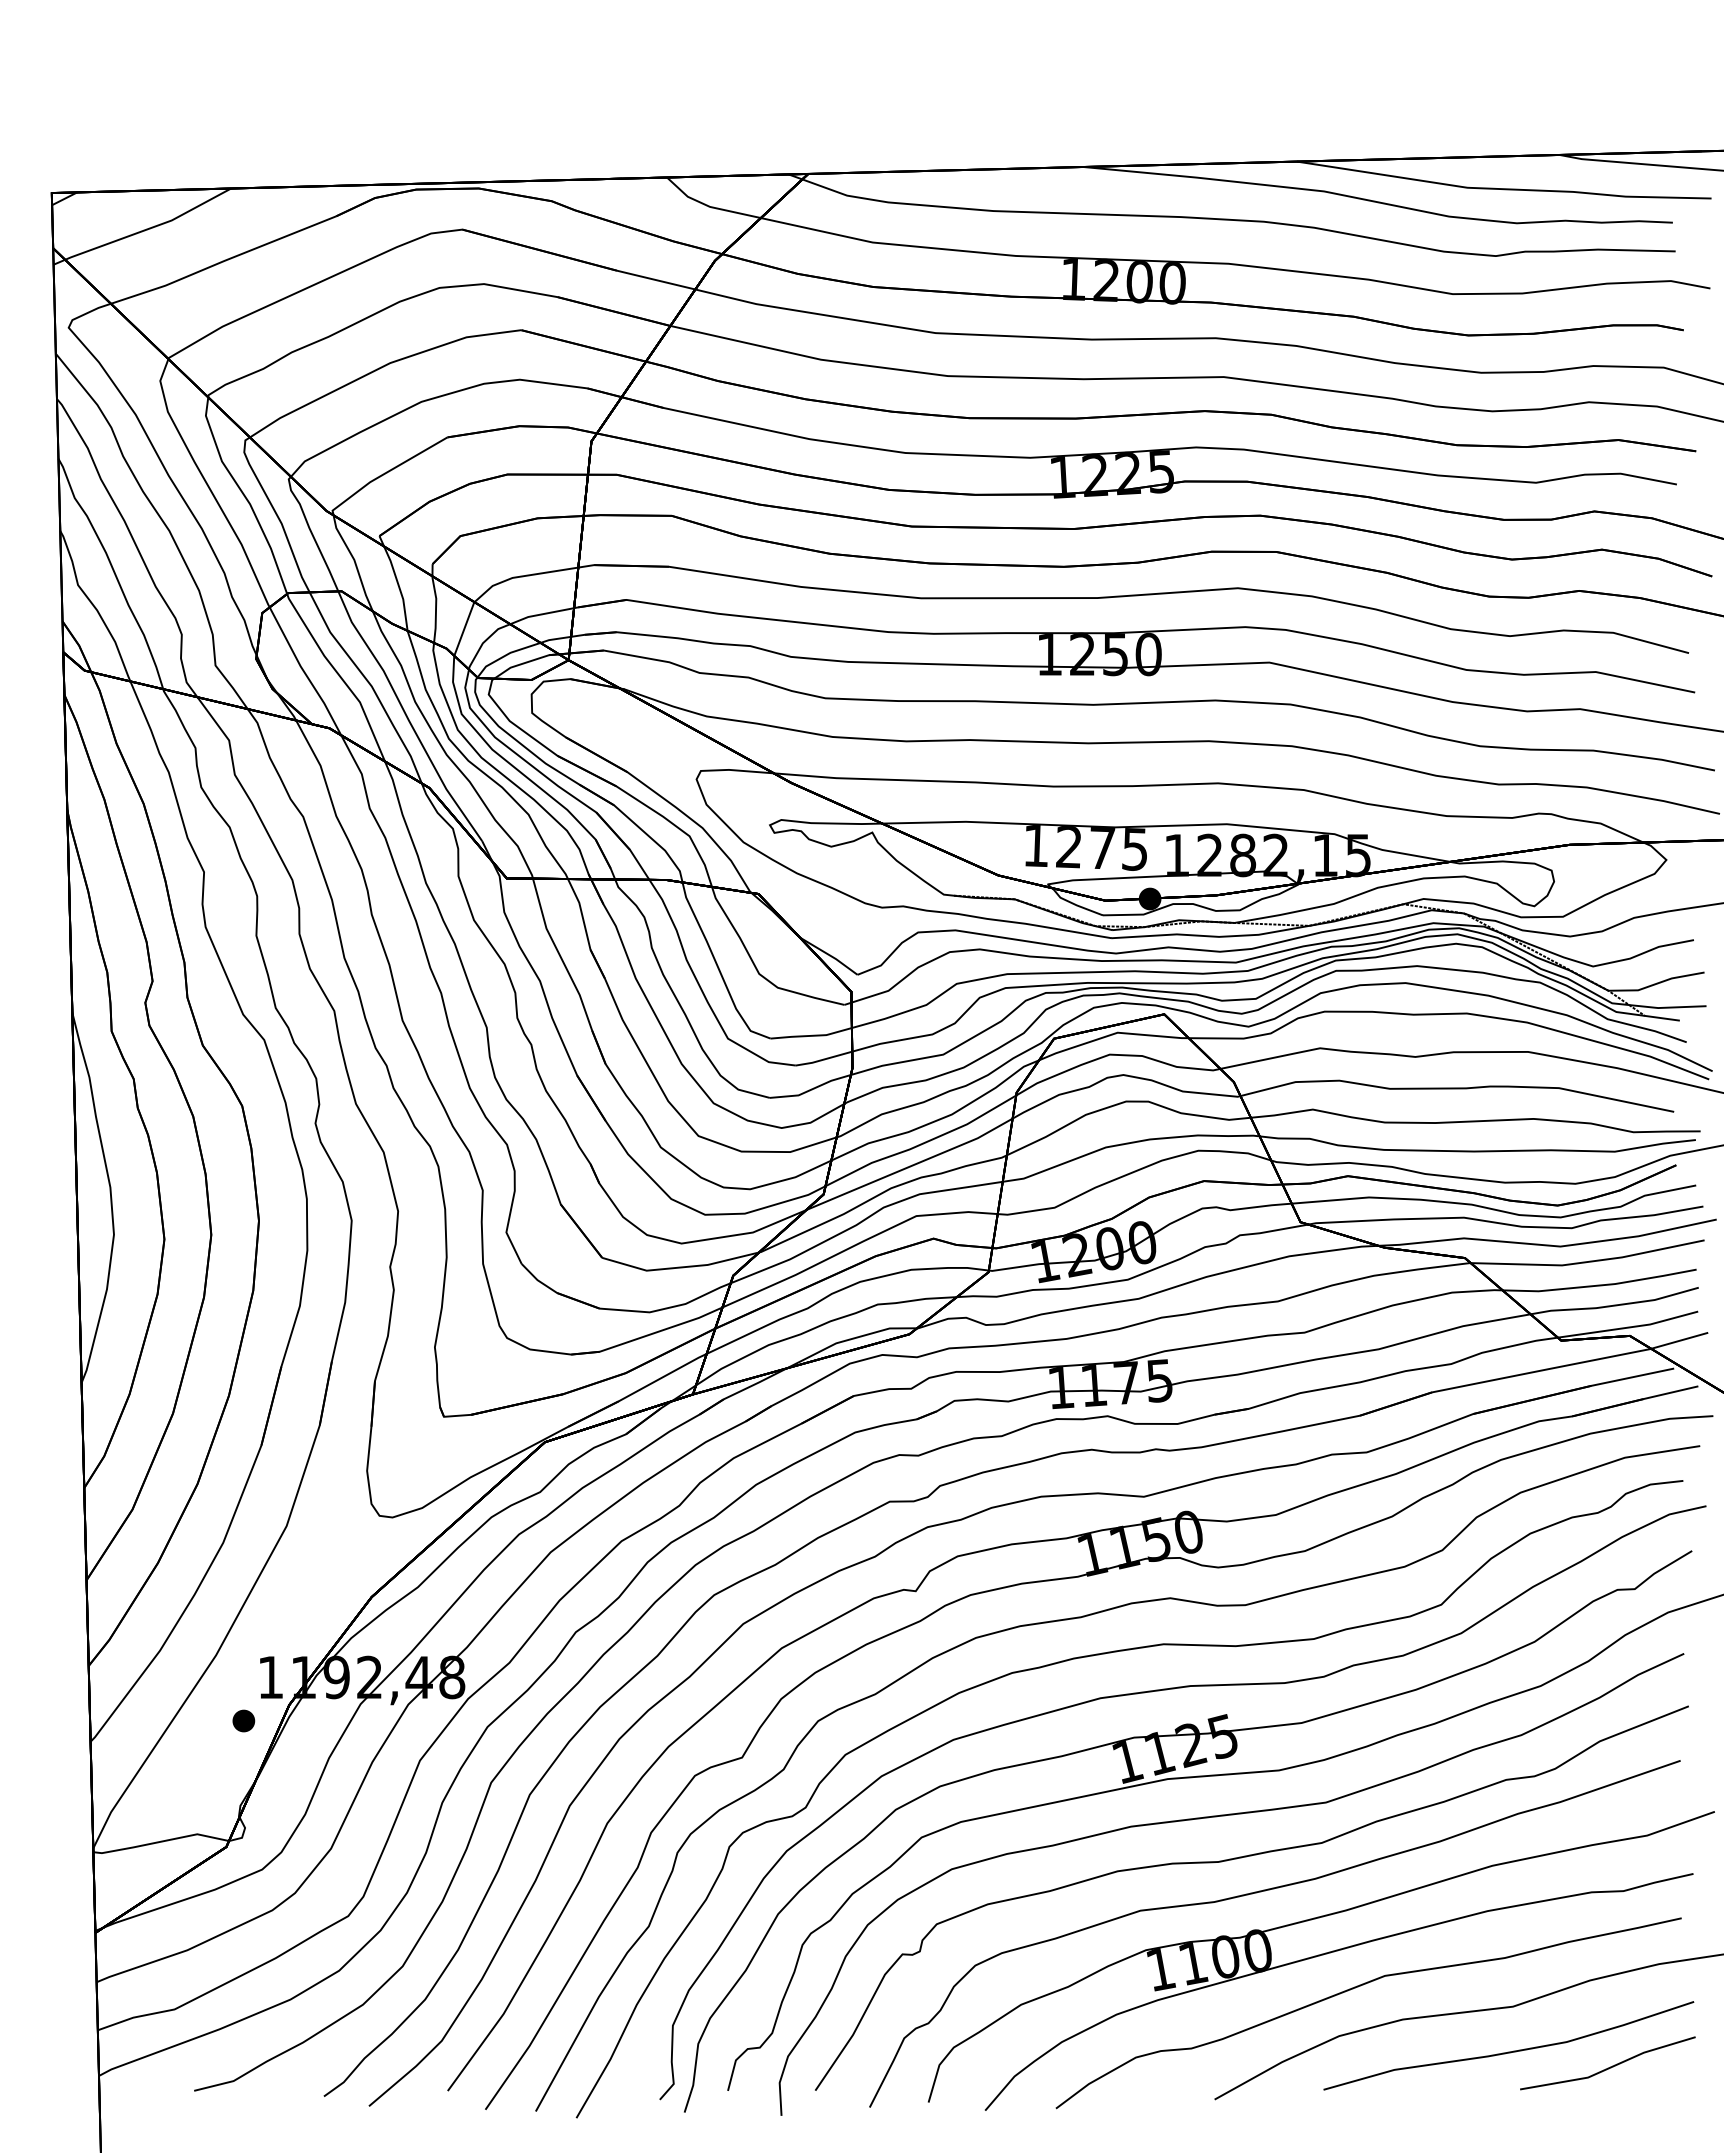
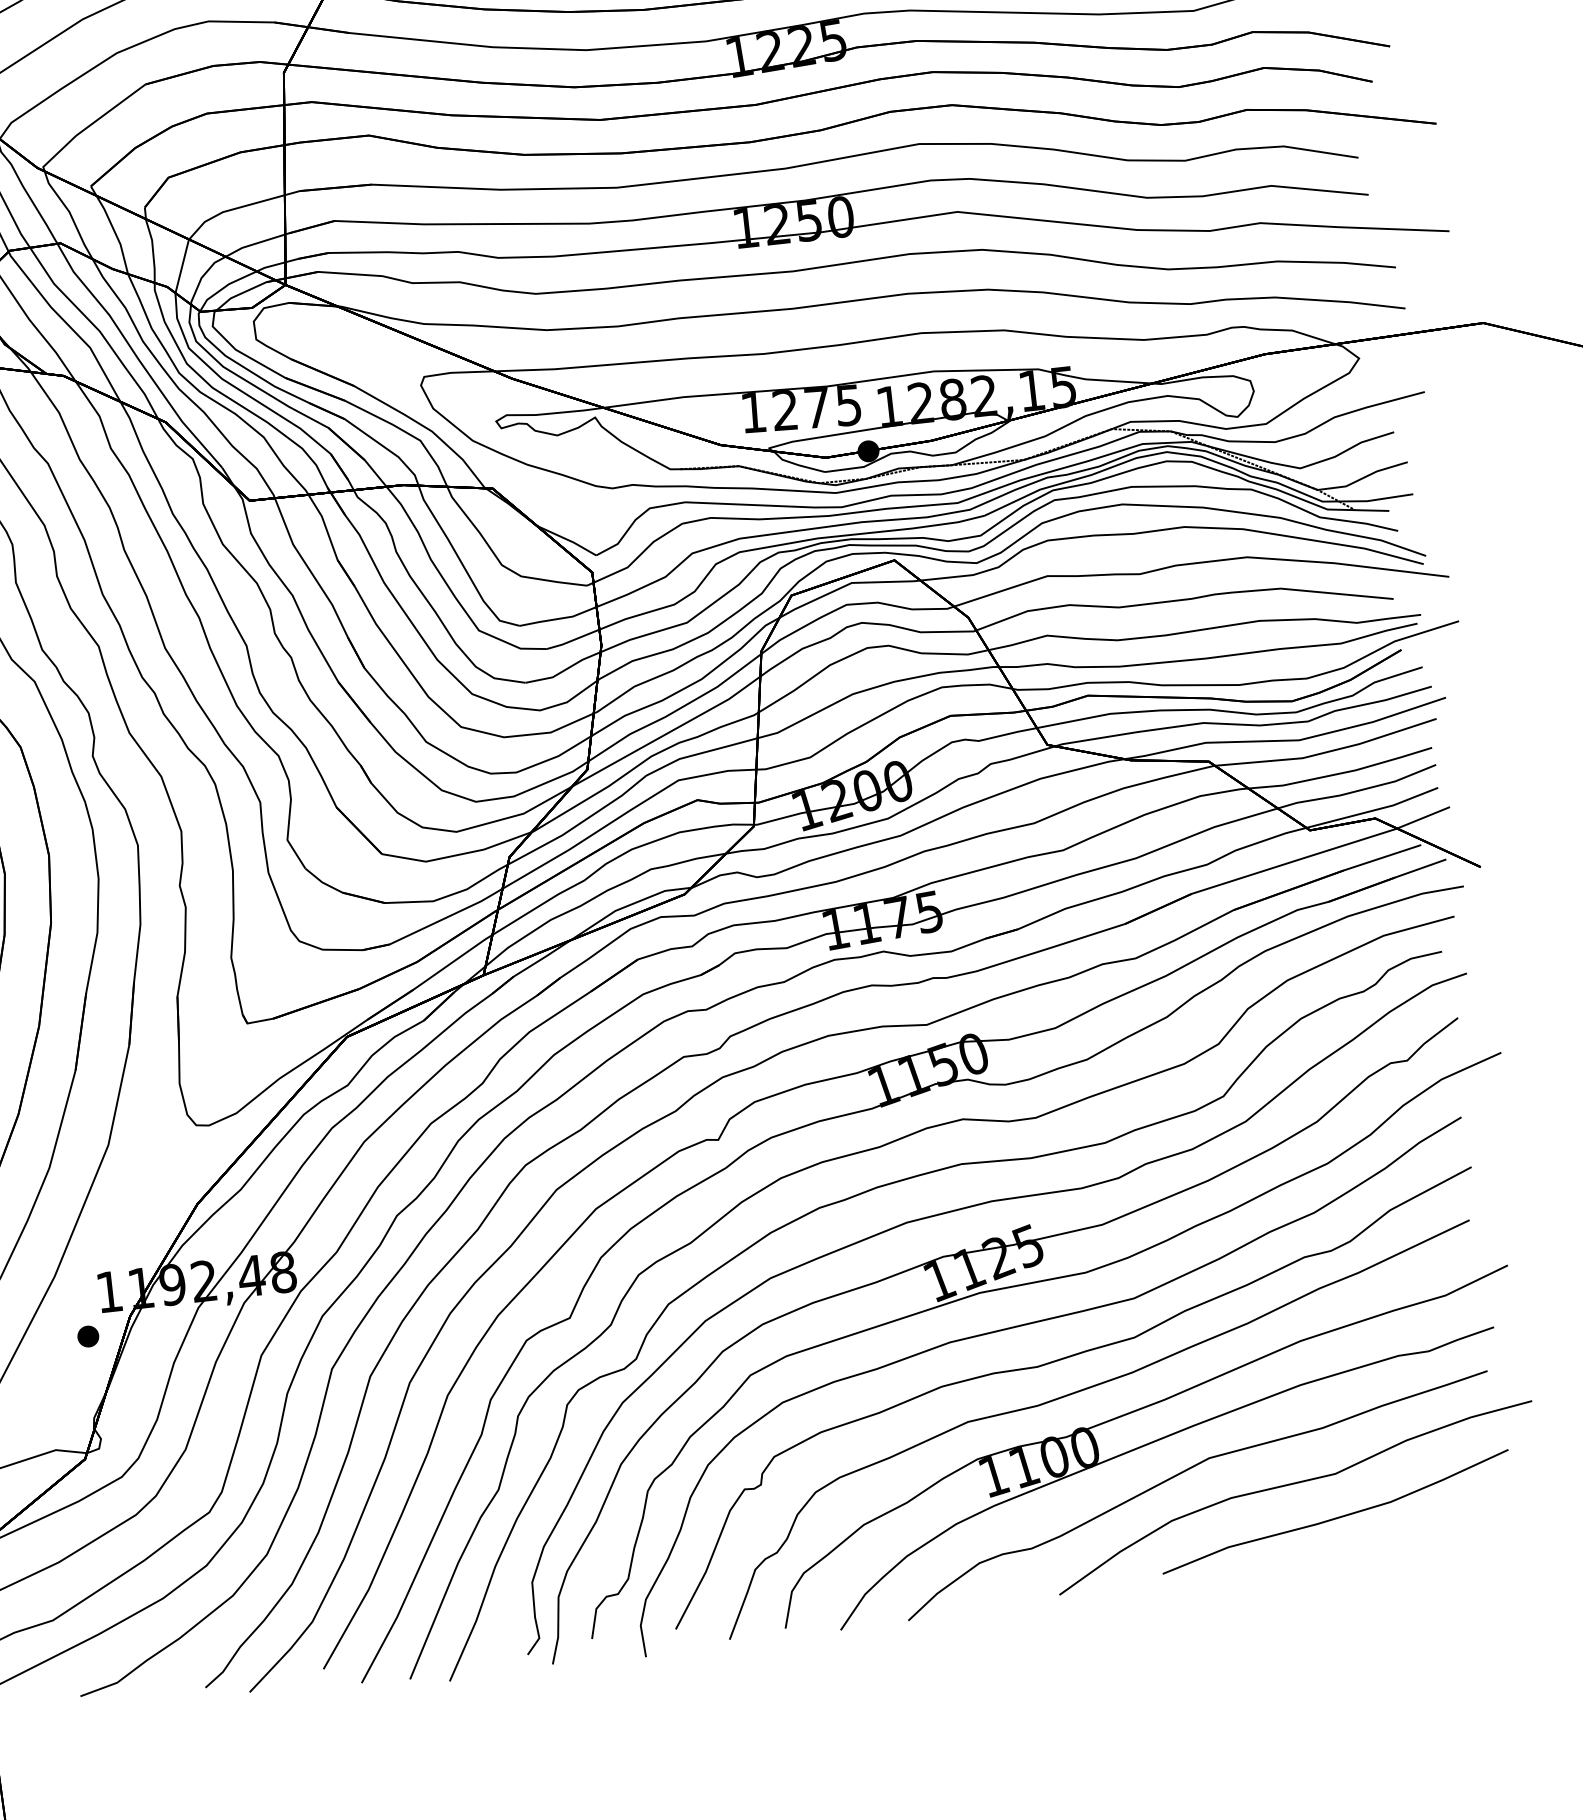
line: (1607, 2067) -> (1432, 1522), removed

